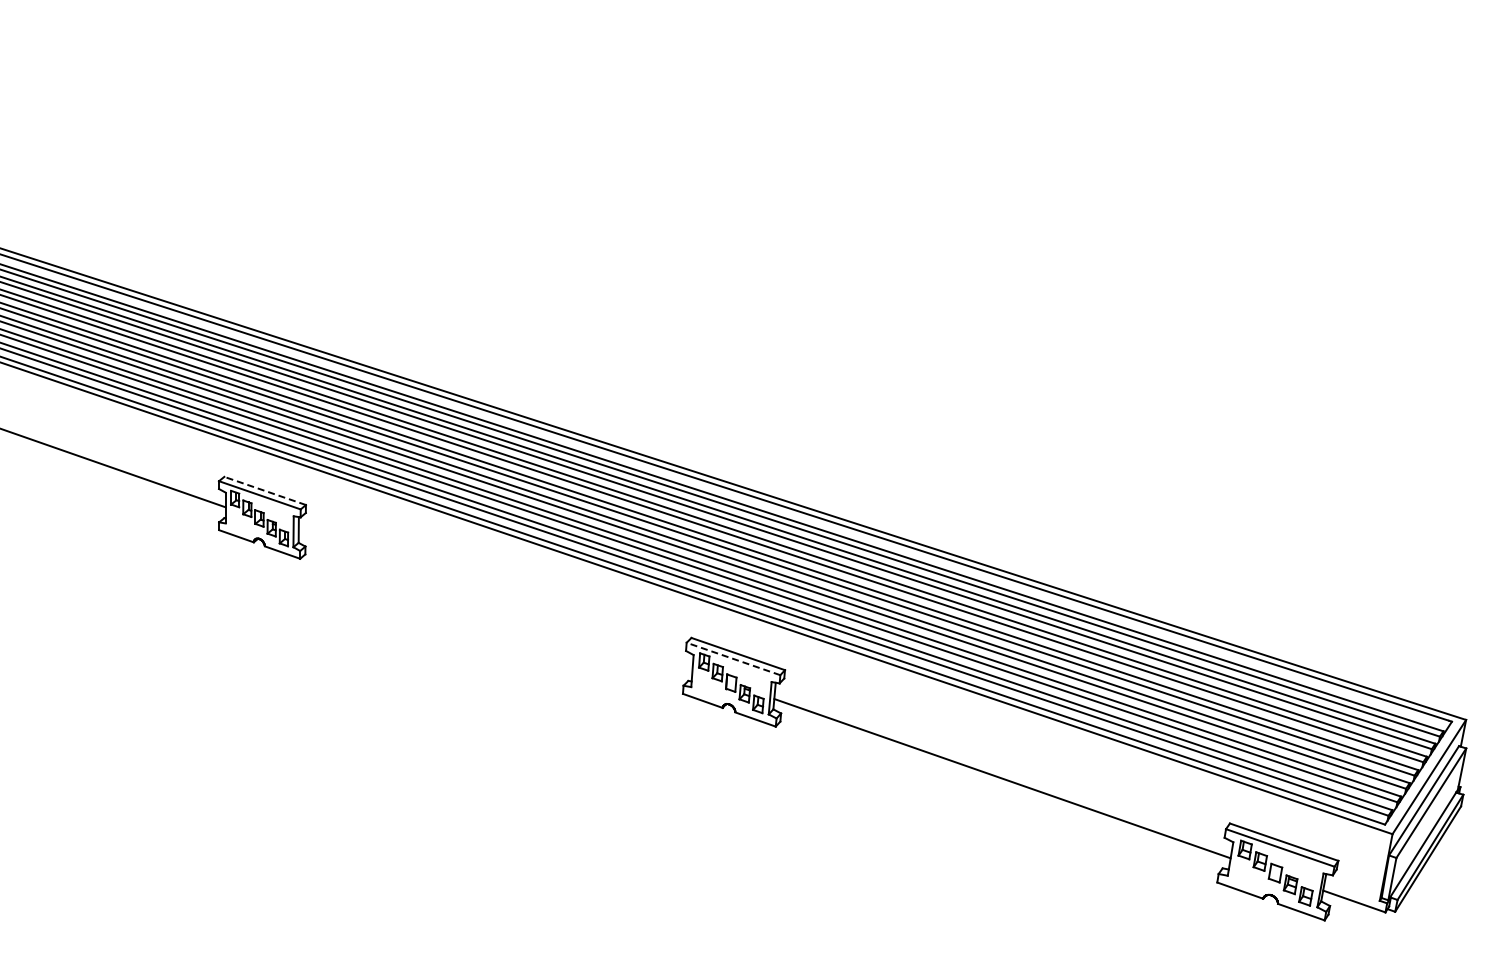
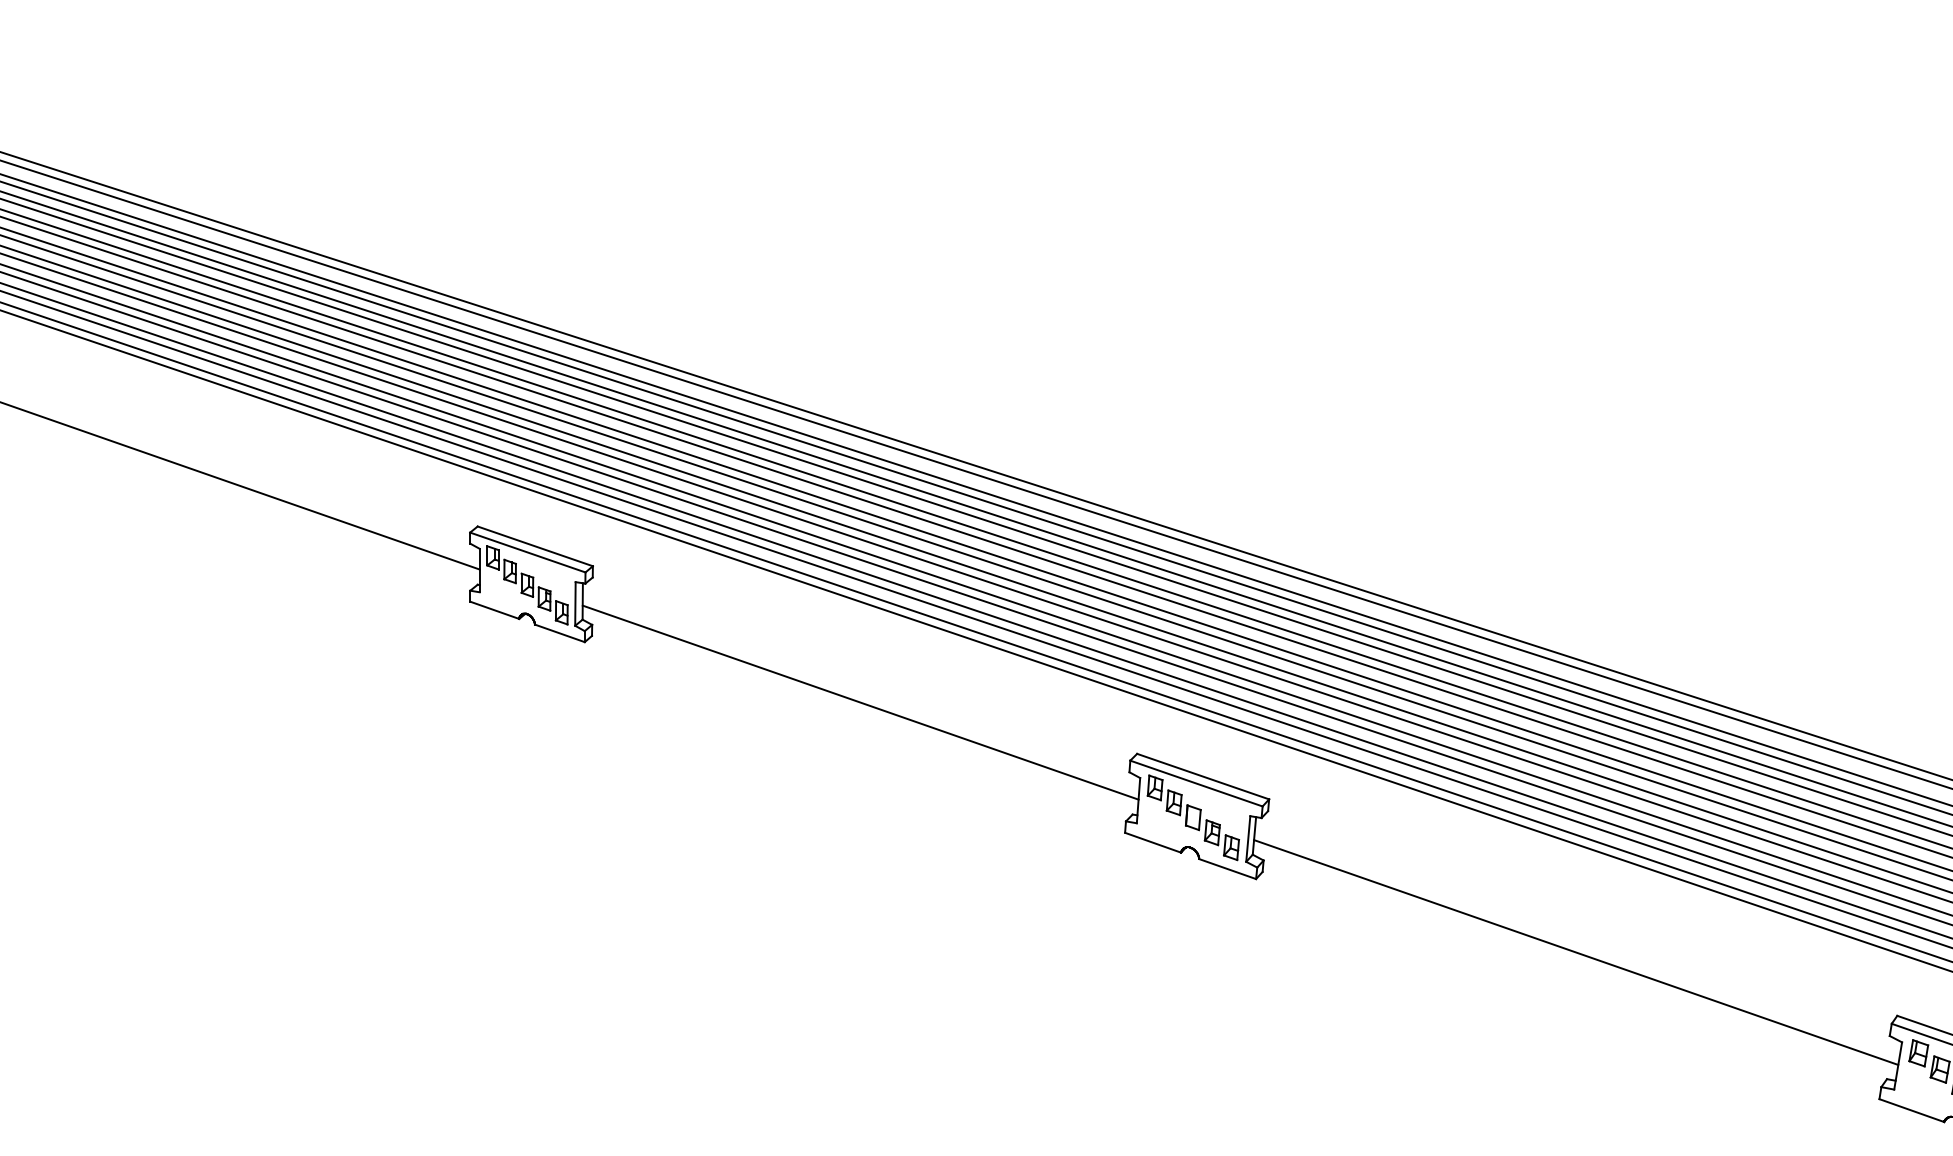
line: (264, 490) -> (534, 545), dashed -> solid
line: (495, 601) -> (860, 702), added
line: (733, 658) -> (1196, 782), dashed -> solid

